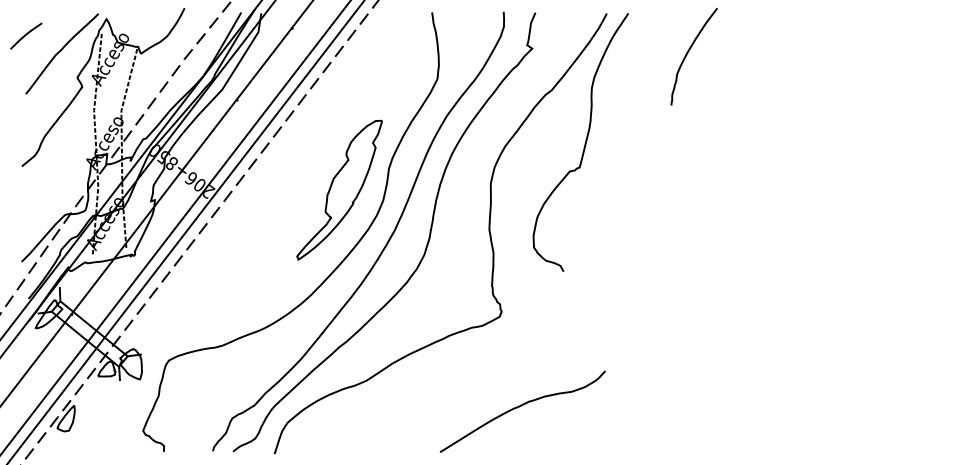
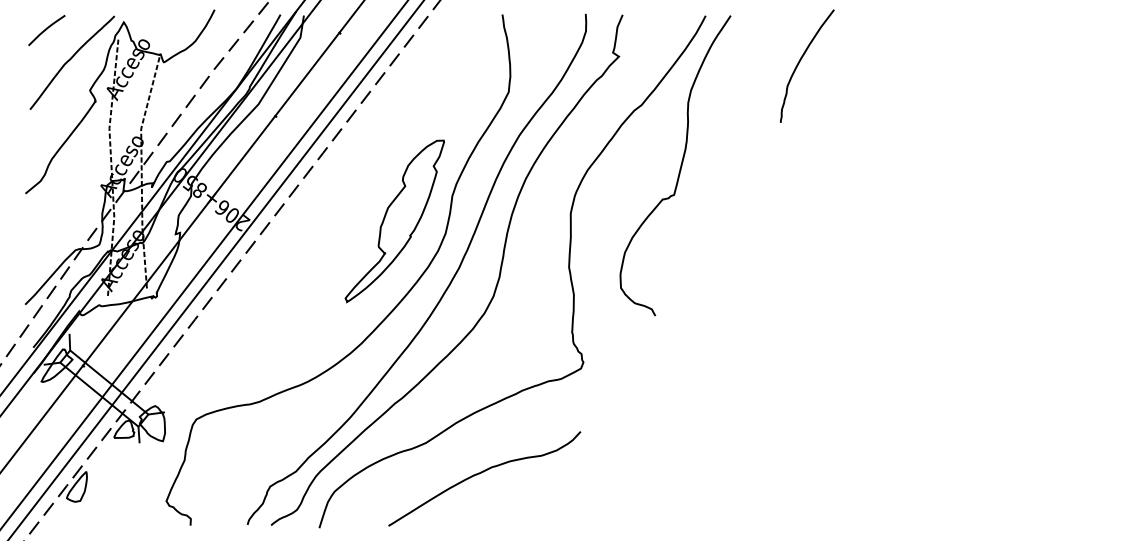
curve: (26, 35) -> (47, 29), moved
curve: (519, 407) -> (480, 474), moved

